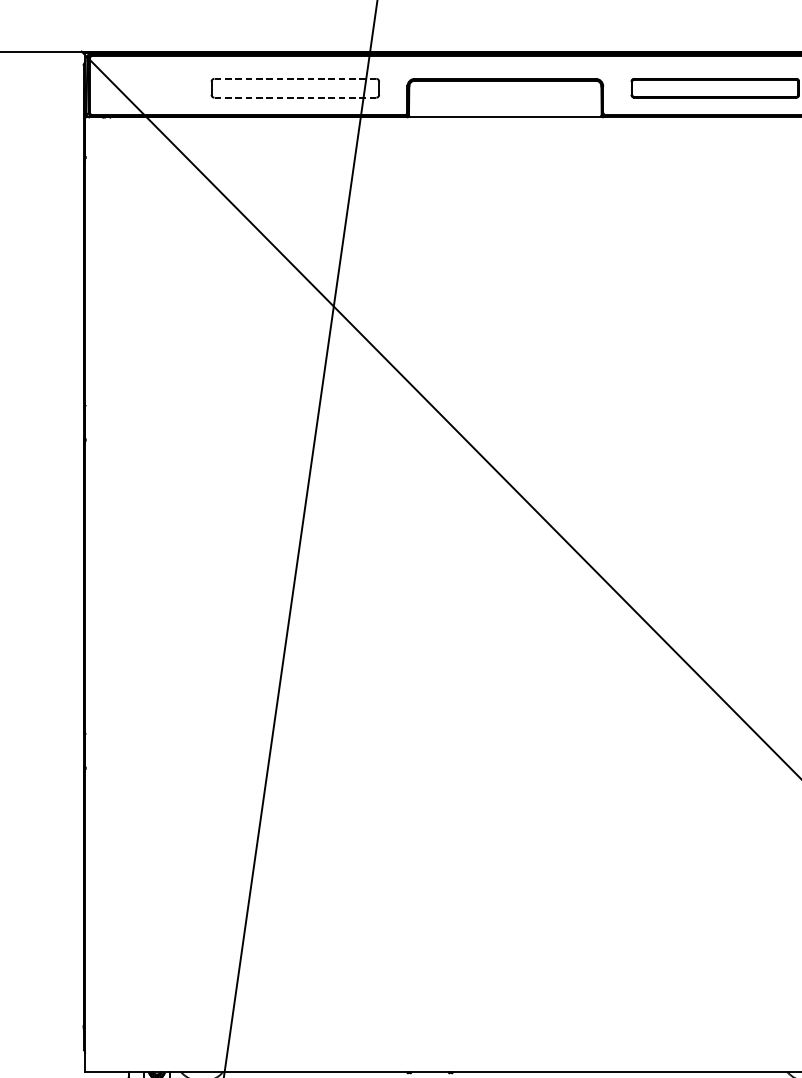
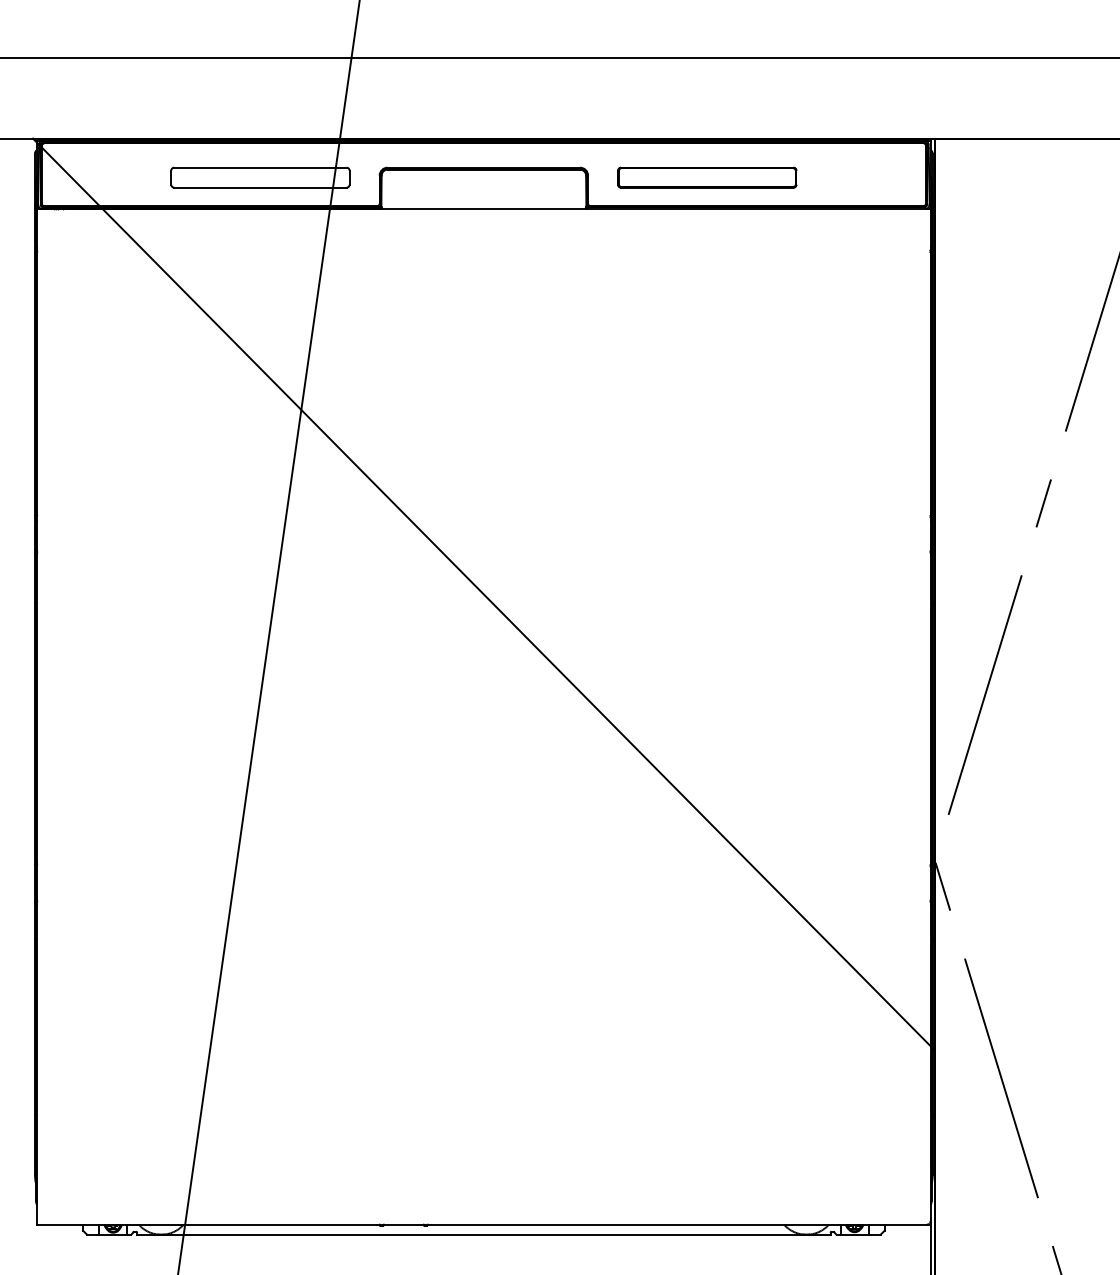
line: (294, 78) -> (259, 167), dashed -> solid
line: (294, 97) -> (259, 187), dashed -> solid

